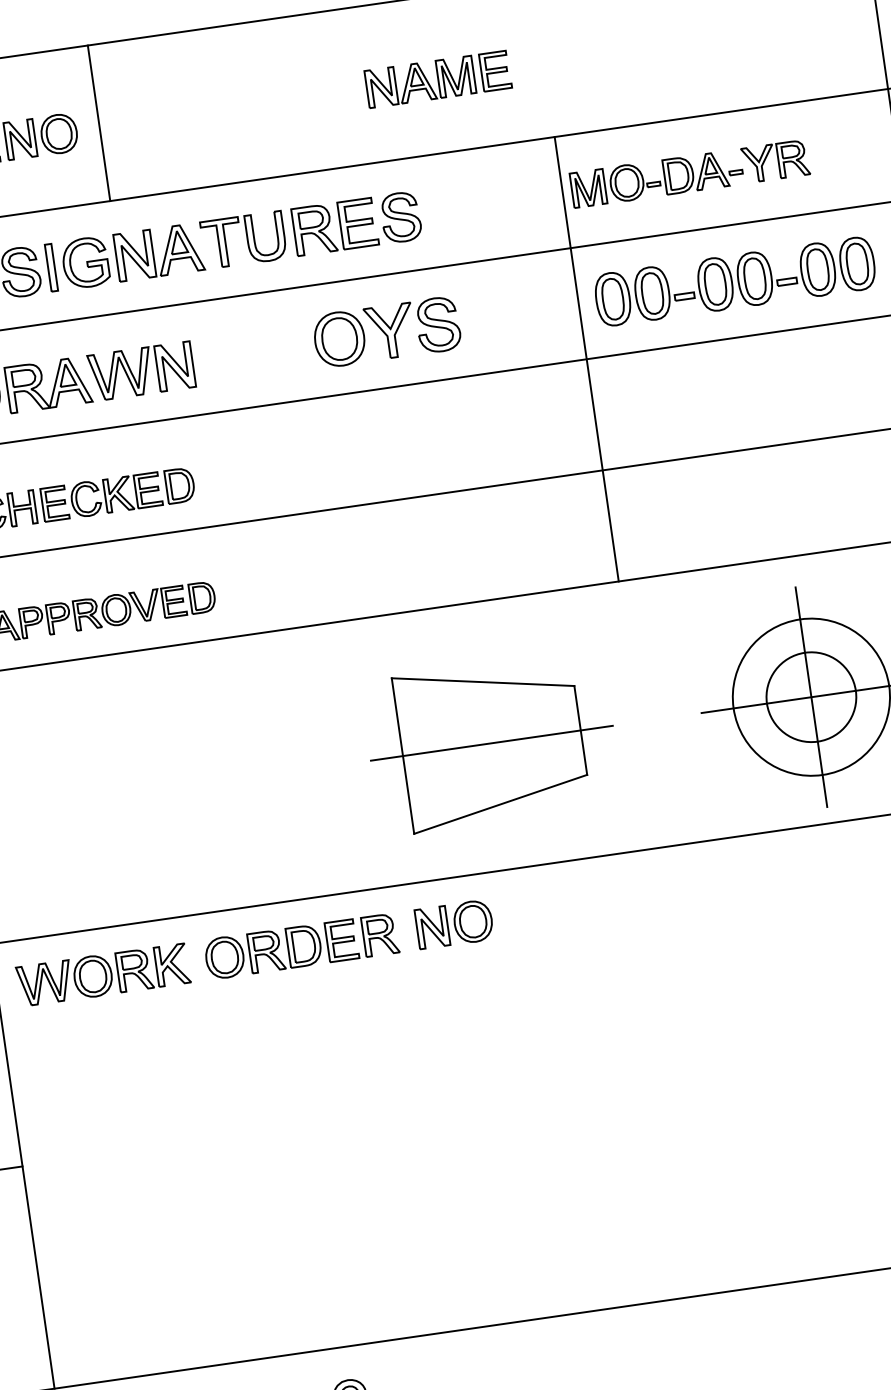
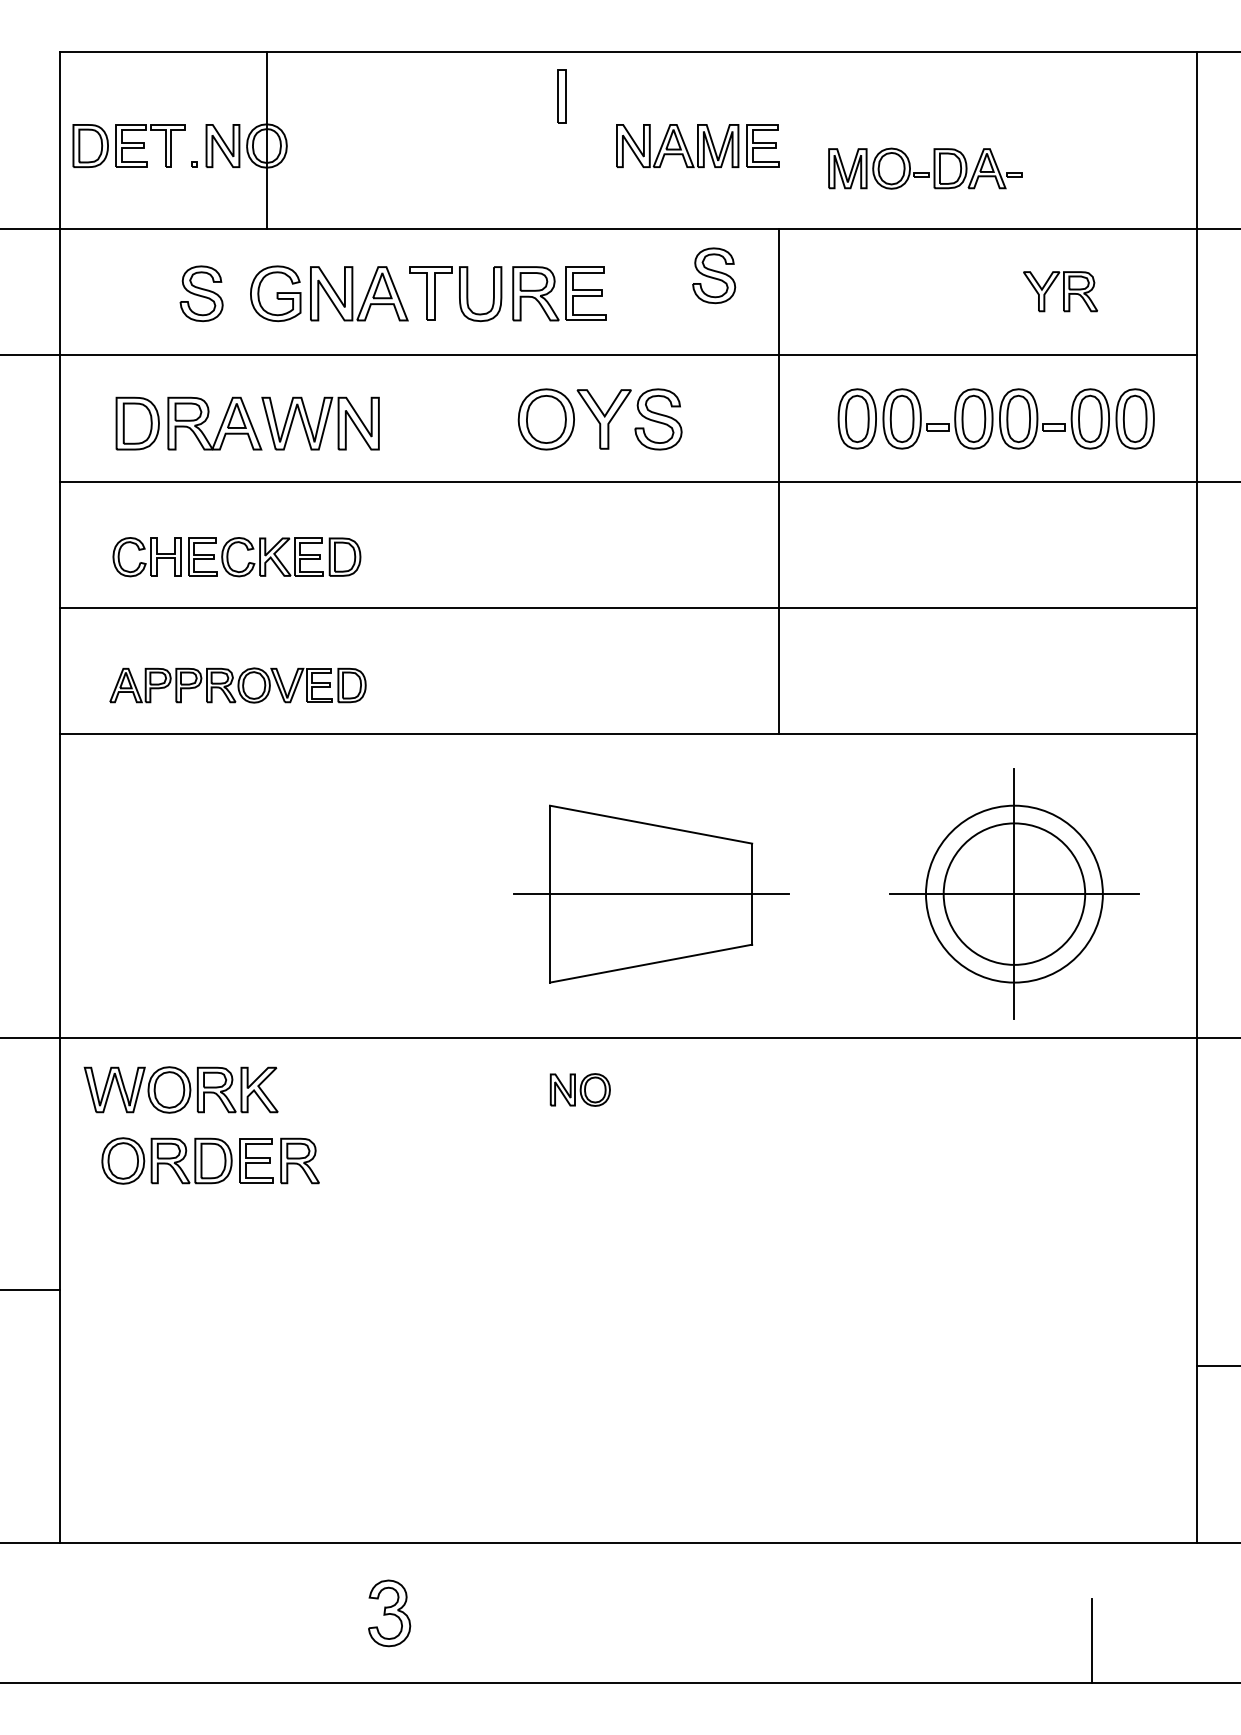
line: (99, 123) -> (267, 140), moved
part: (656, 178) -> (925, 168), moved
part: (401, 217) -> (714, 275), moved
part: (51, 267) -> (561, 96), moved
line: (586, 359) -> (779, 481), moved
circle: (810, 696) -> (1013, 893), size x1.4
part: (454, 923) -> (580, 1089), size x0.7
part: (301, 946) -> (210, 1160), moved

